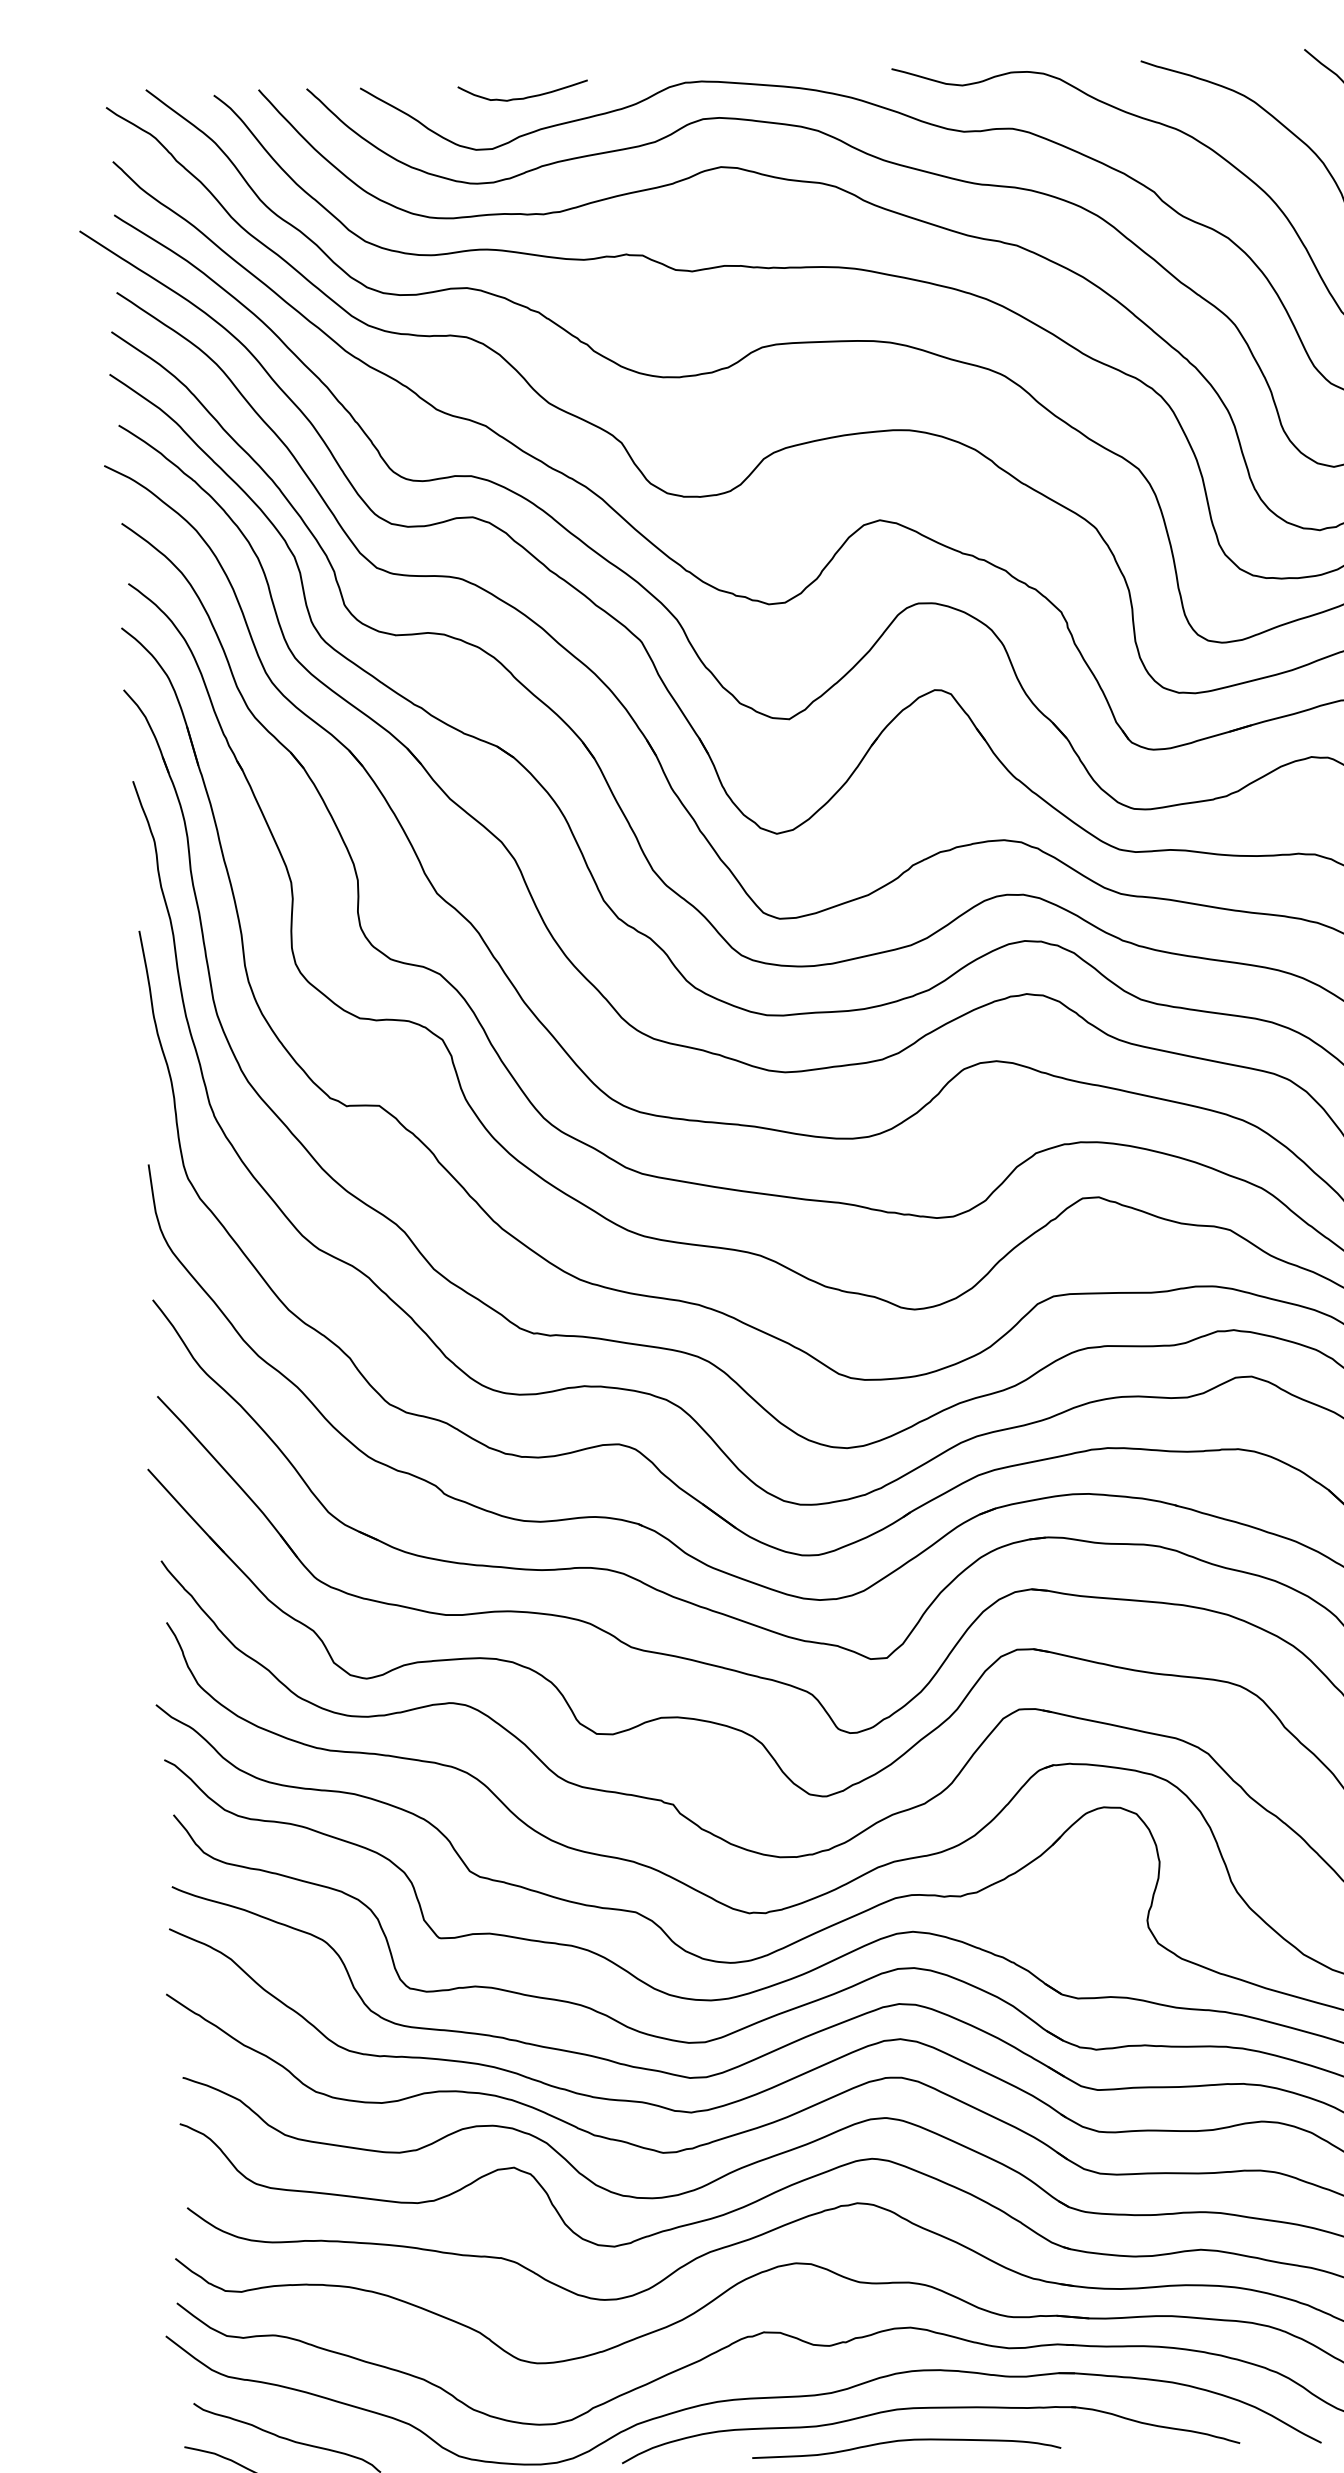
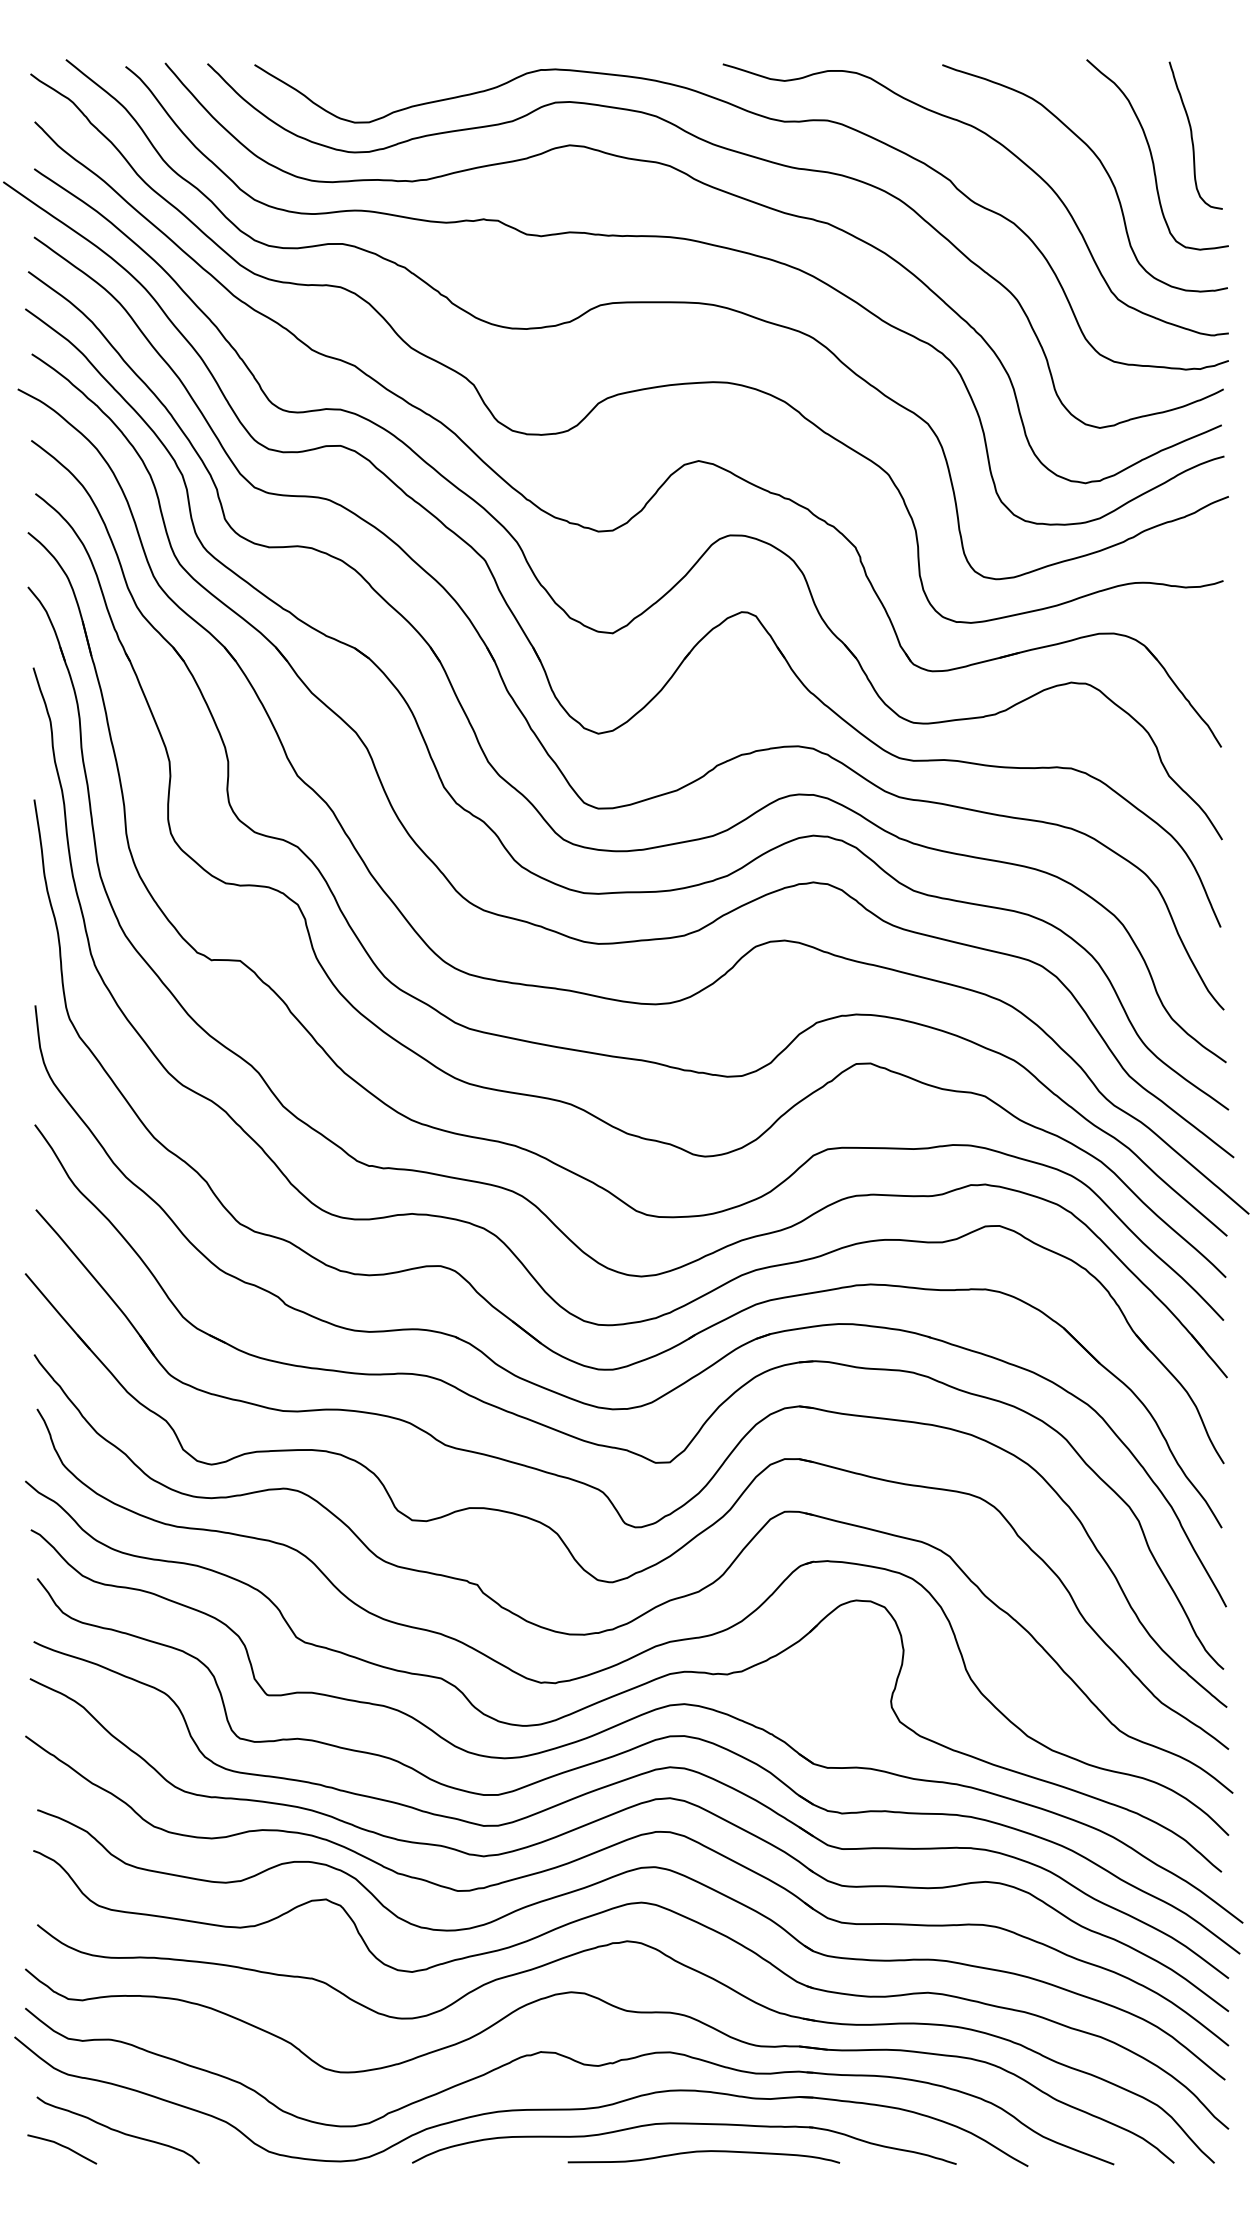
curve: (525, 96) -> (399, 77), removed
curve: (905, 2441) -> (703, 2152), moved

